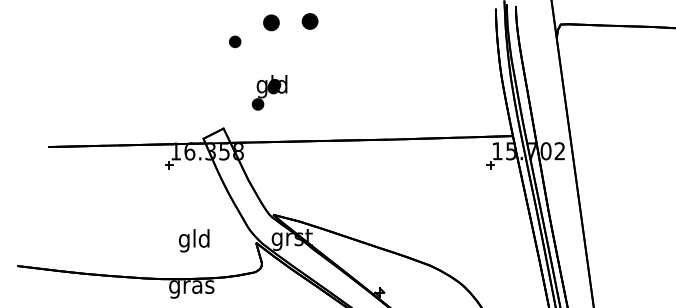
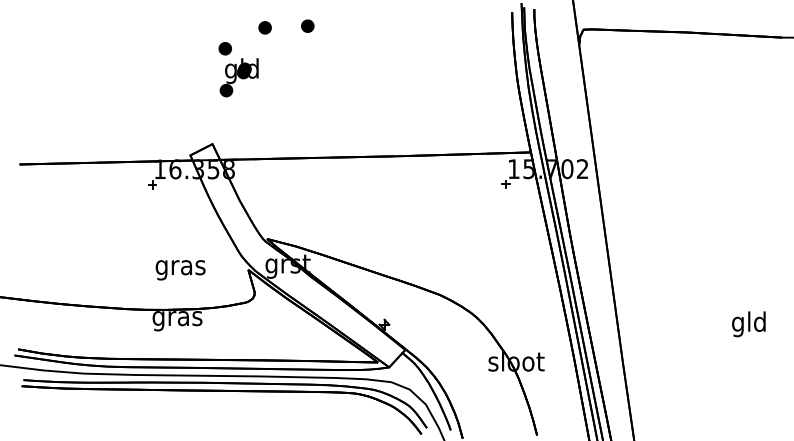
part: (309, 20) -> (307, 25), size x0.71
part: (270, 22) -> (264, 27), size x0.71
part: (269, 92) -> (238, 77), moved
text: (194, 240) -> (180, 267), gld -> gras

